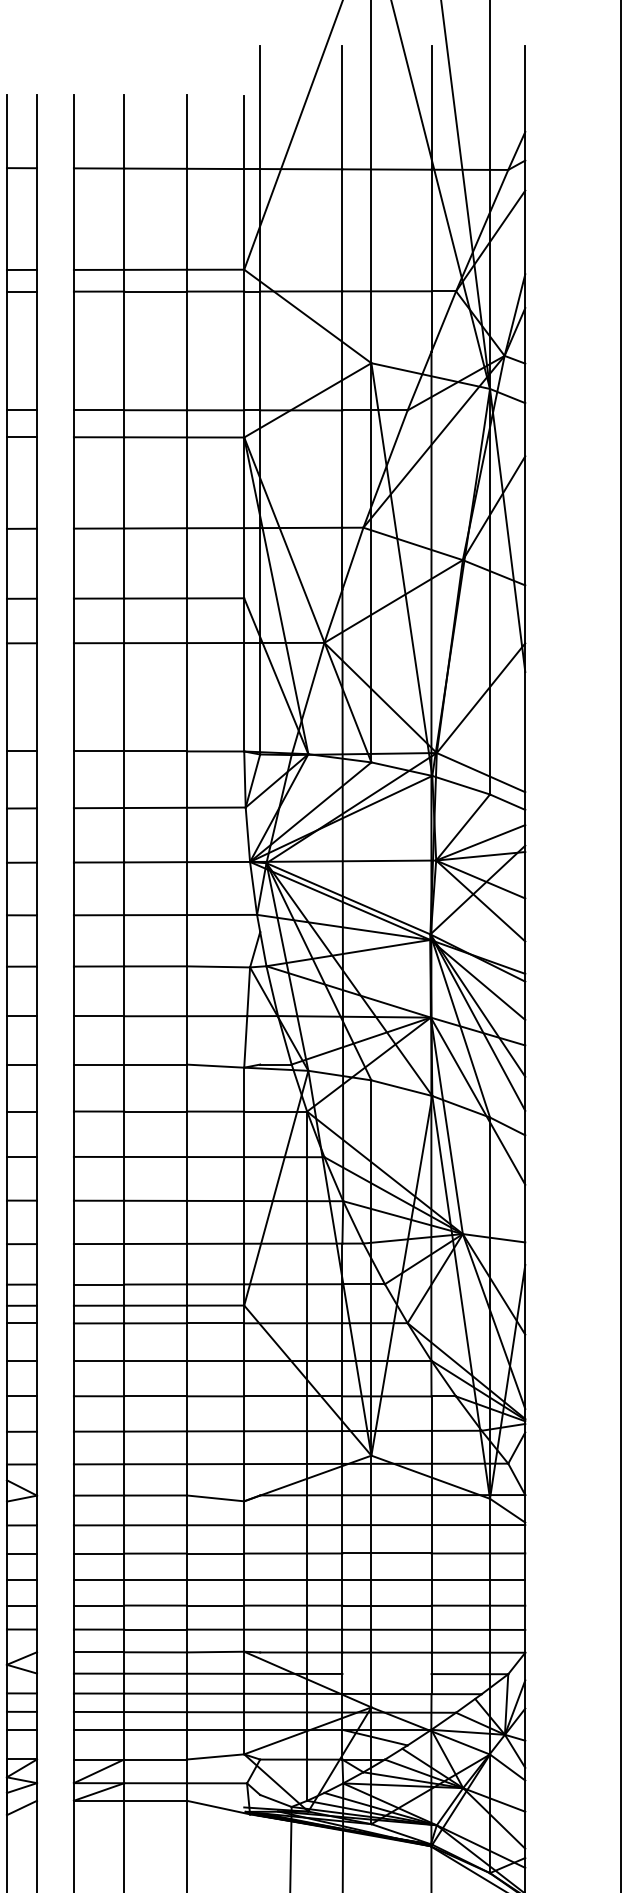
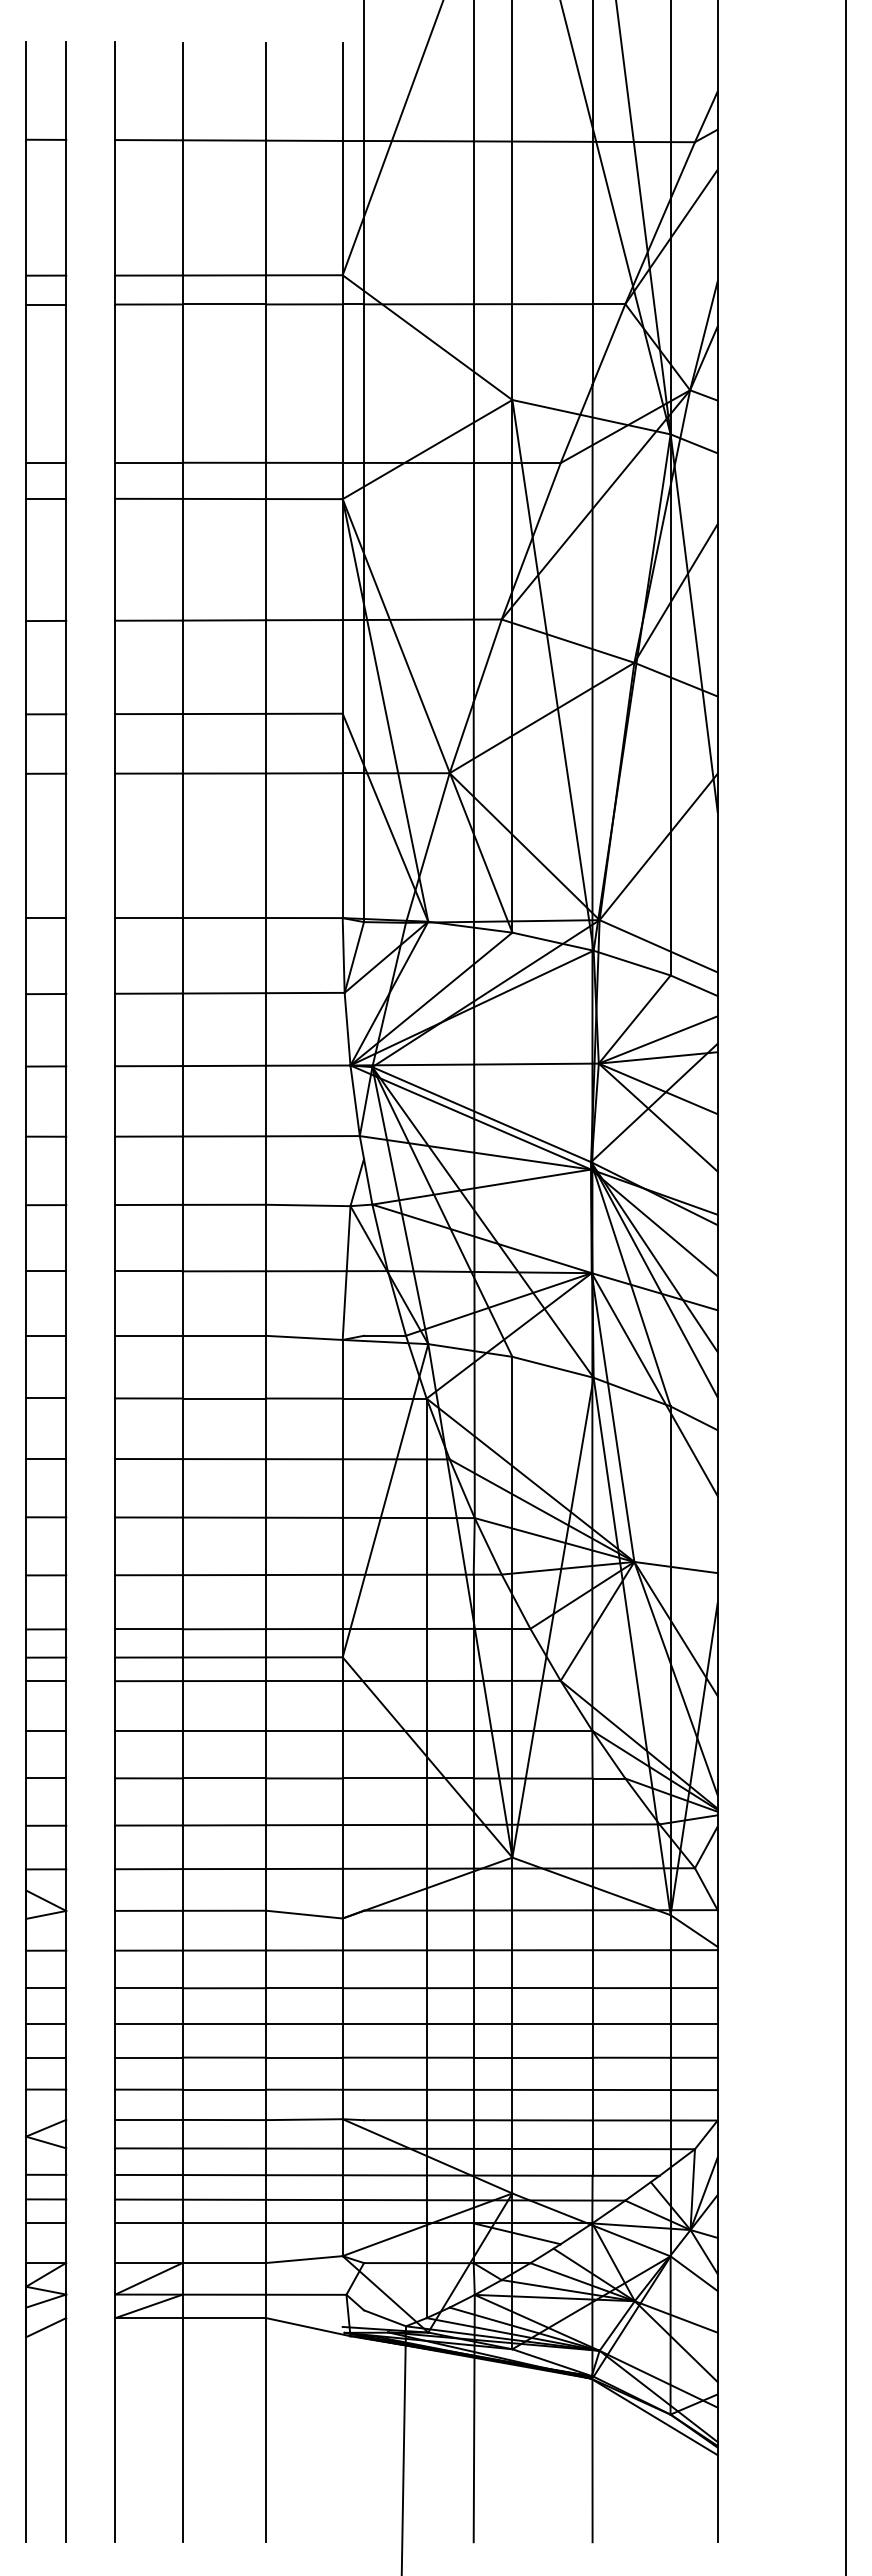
line: (386, 1673) -> (532, 2148), added

